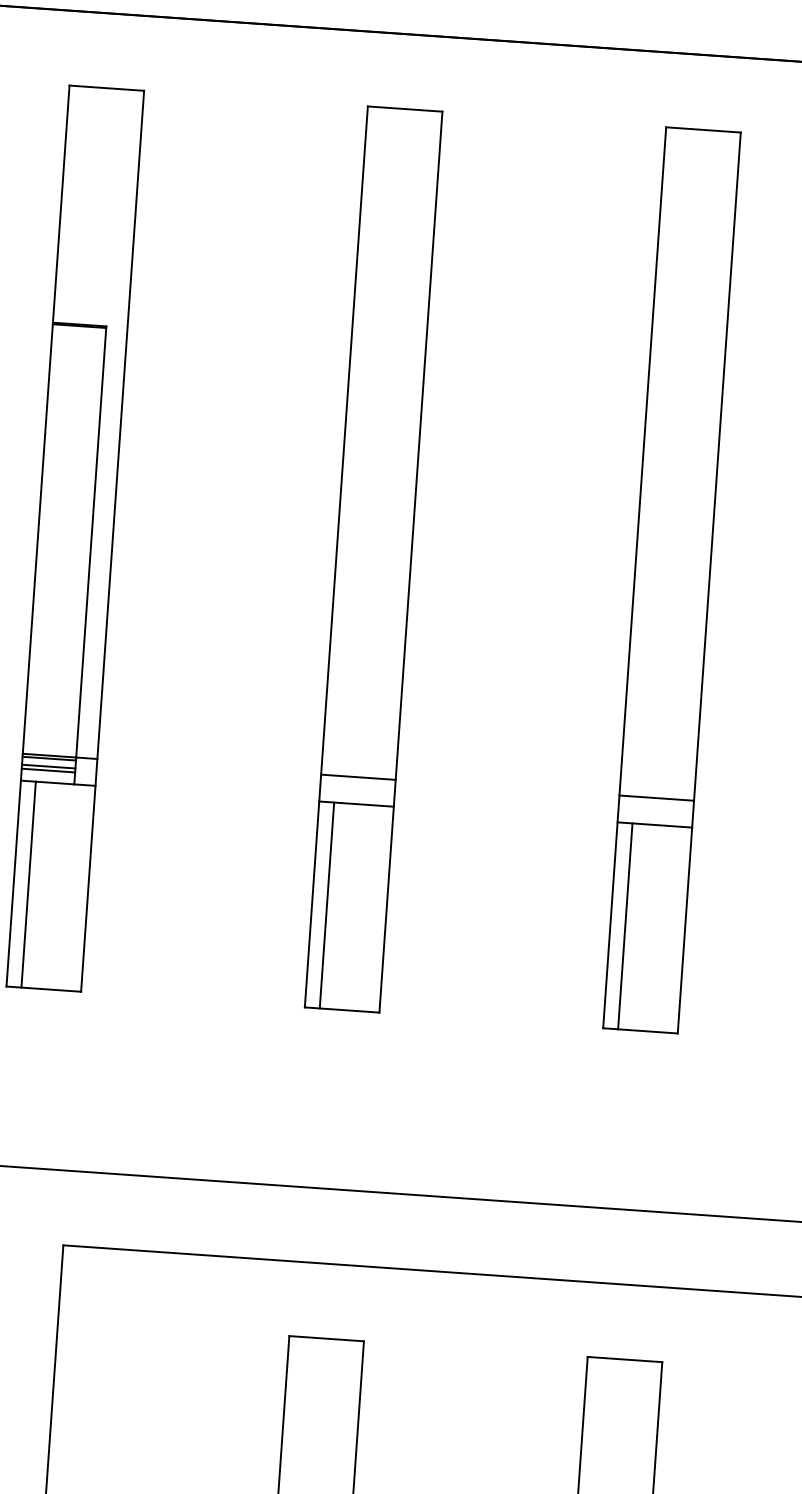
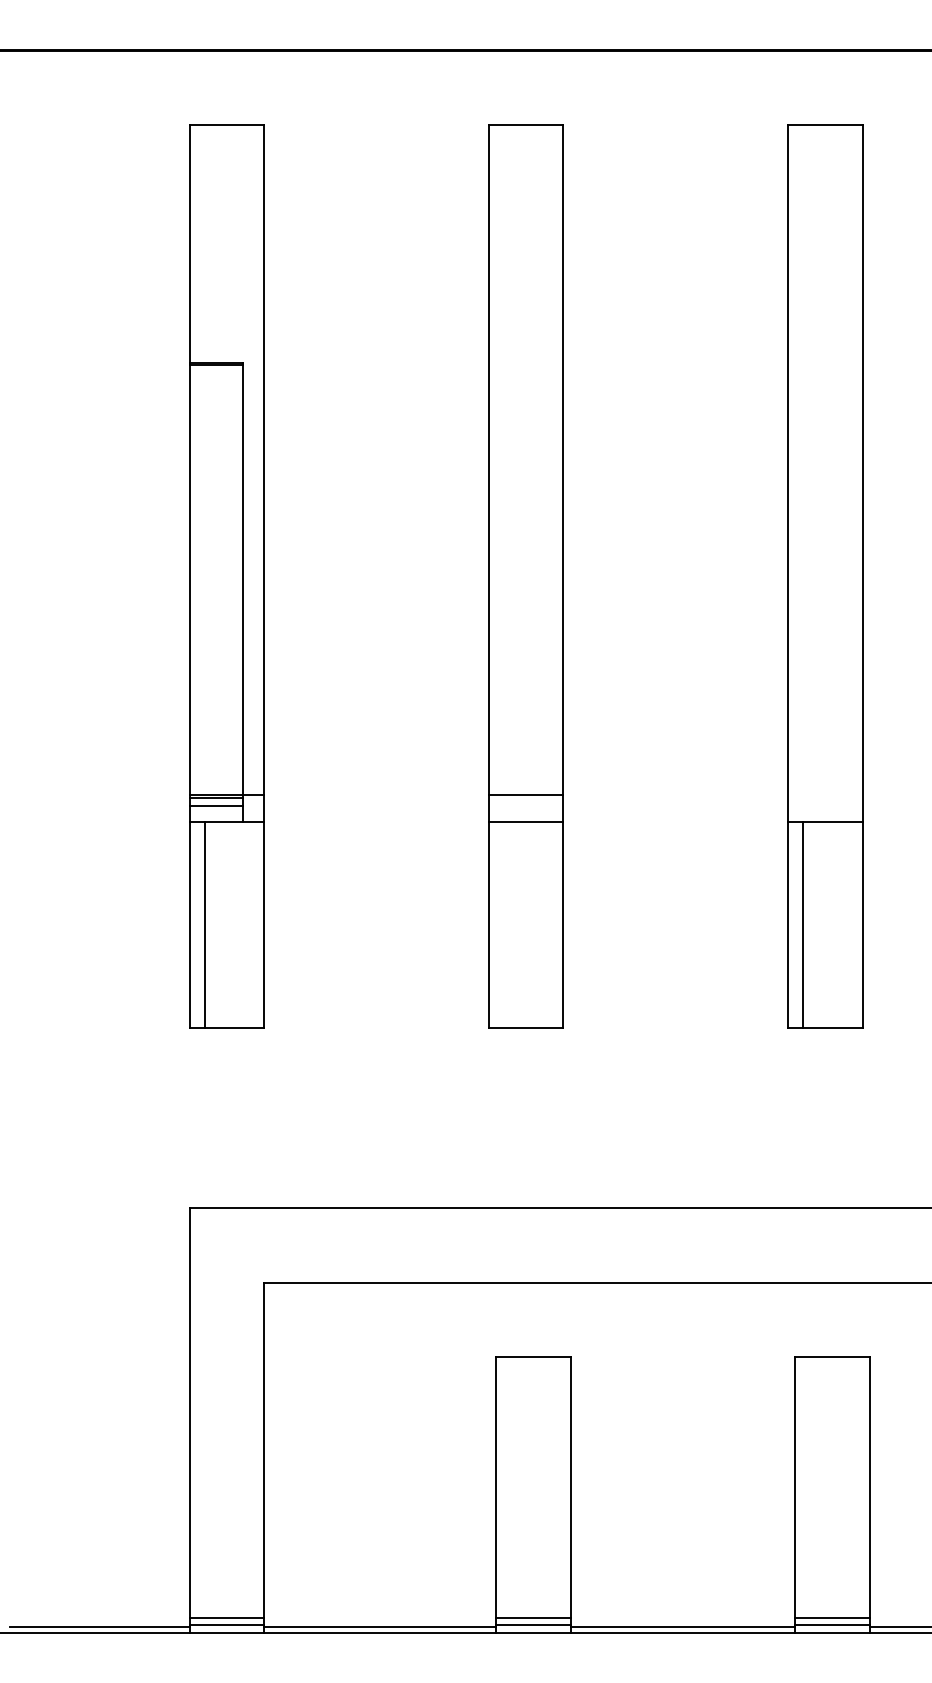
line: (48, 770) -> (216, 810), removed
line: (656, 798) -> (824, 795), removed
line: (326, 905) -> (503, 925), removed

